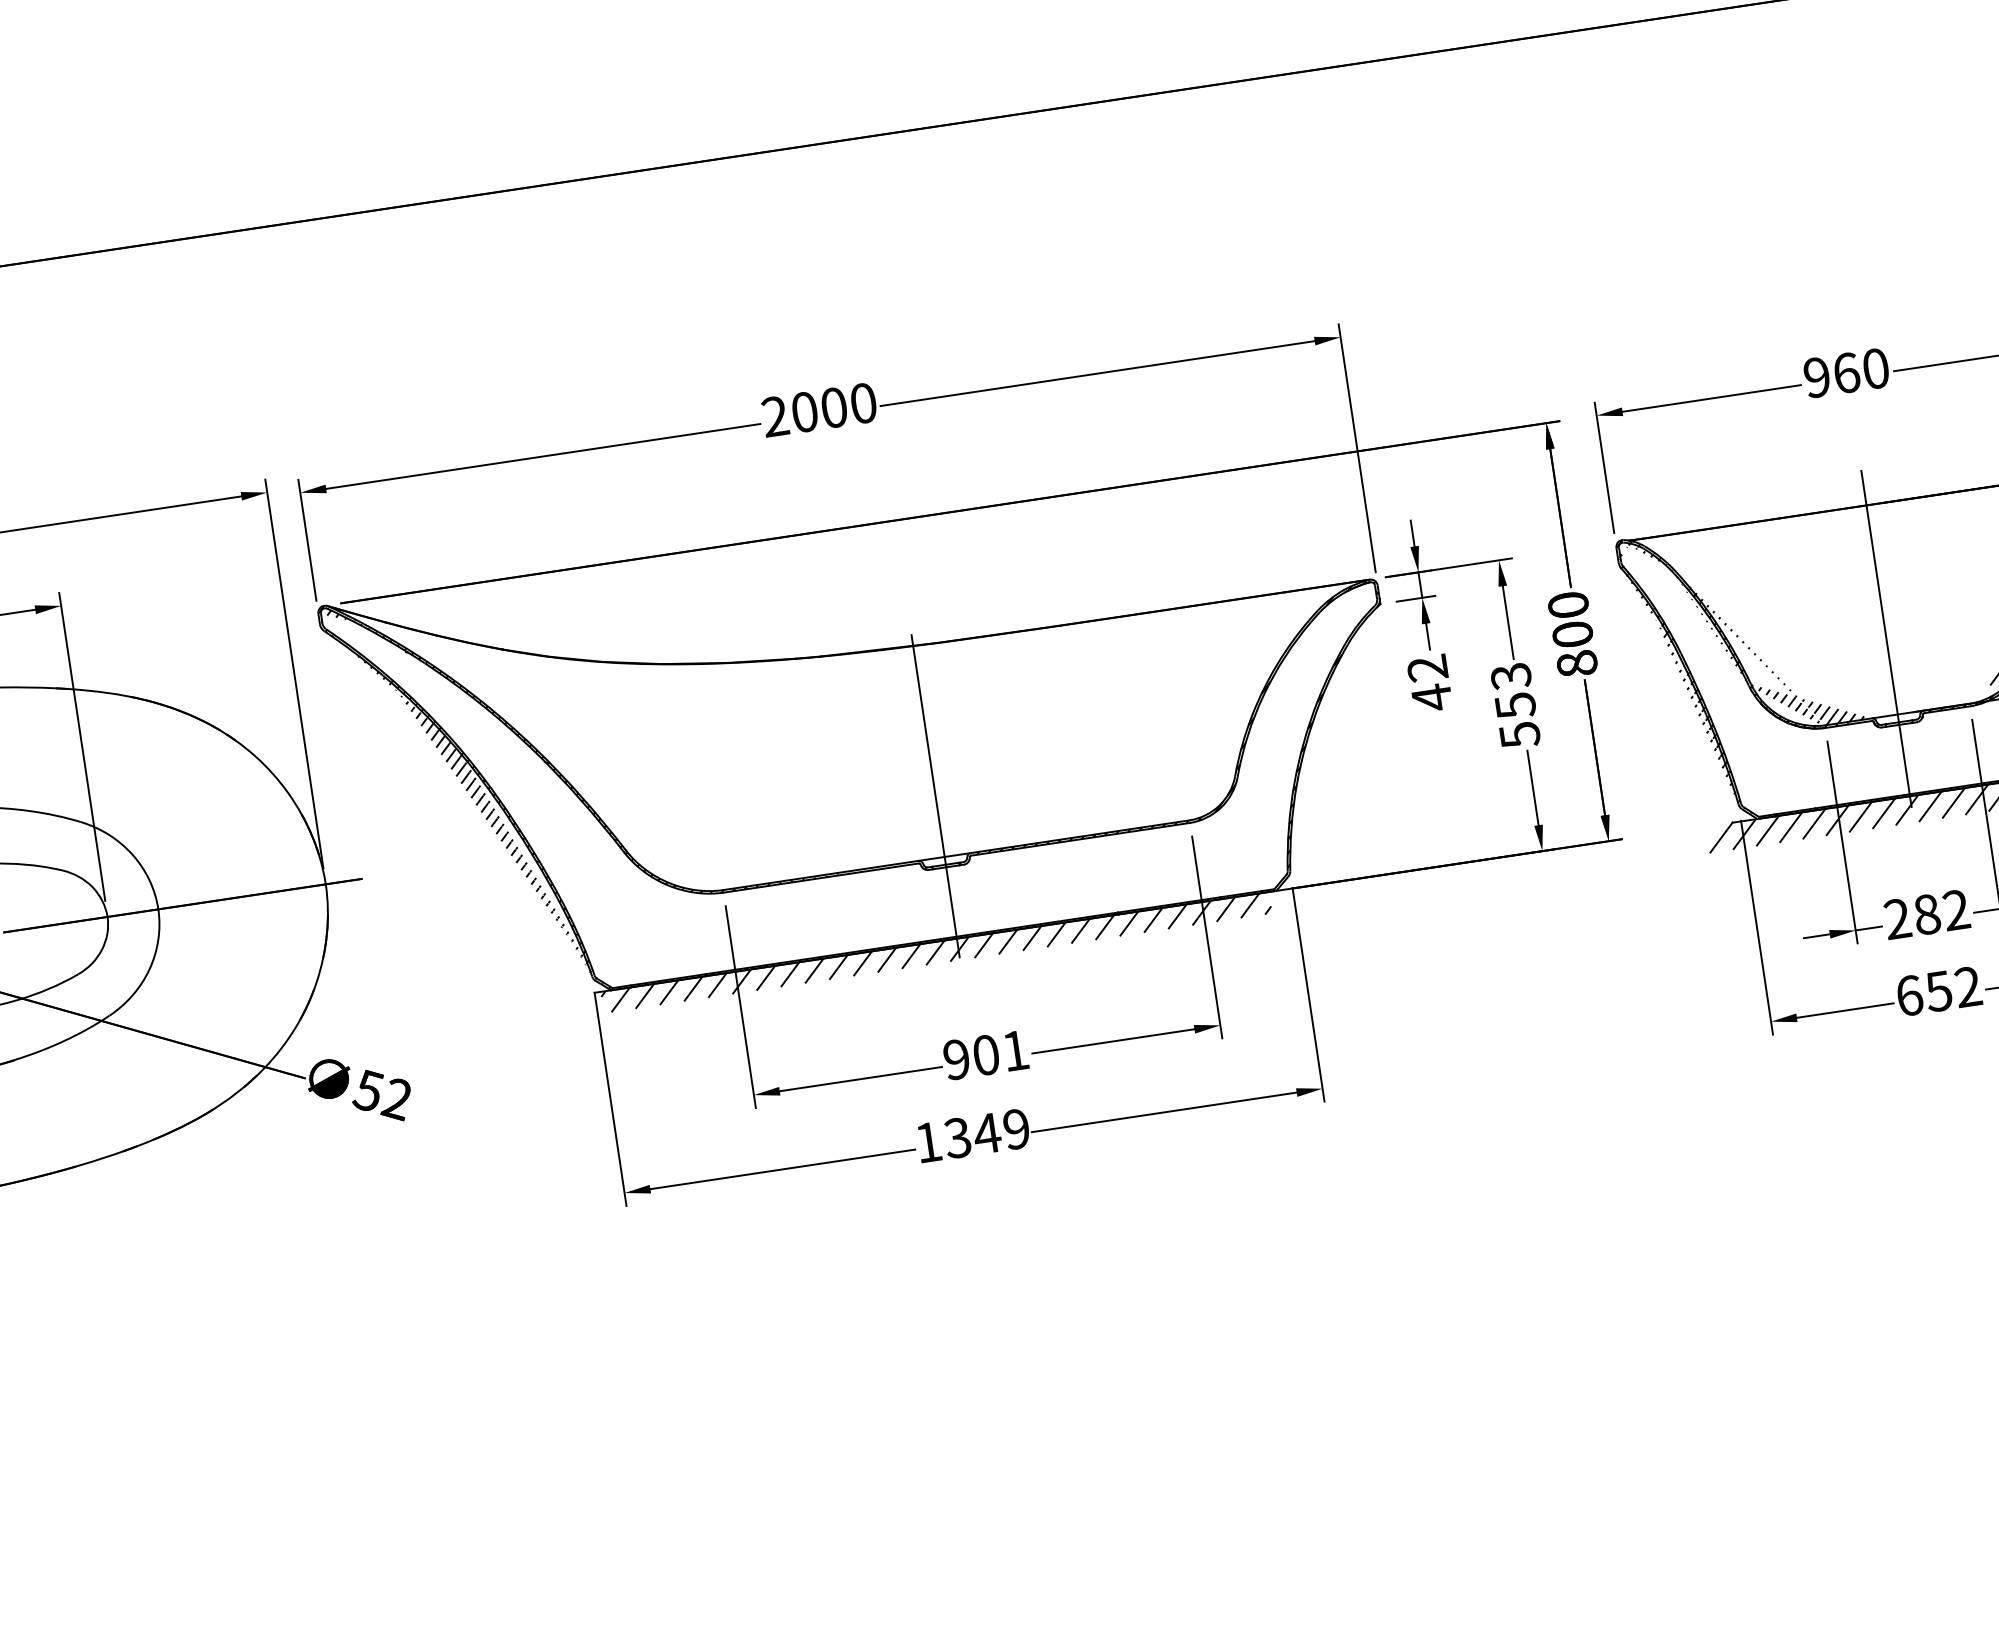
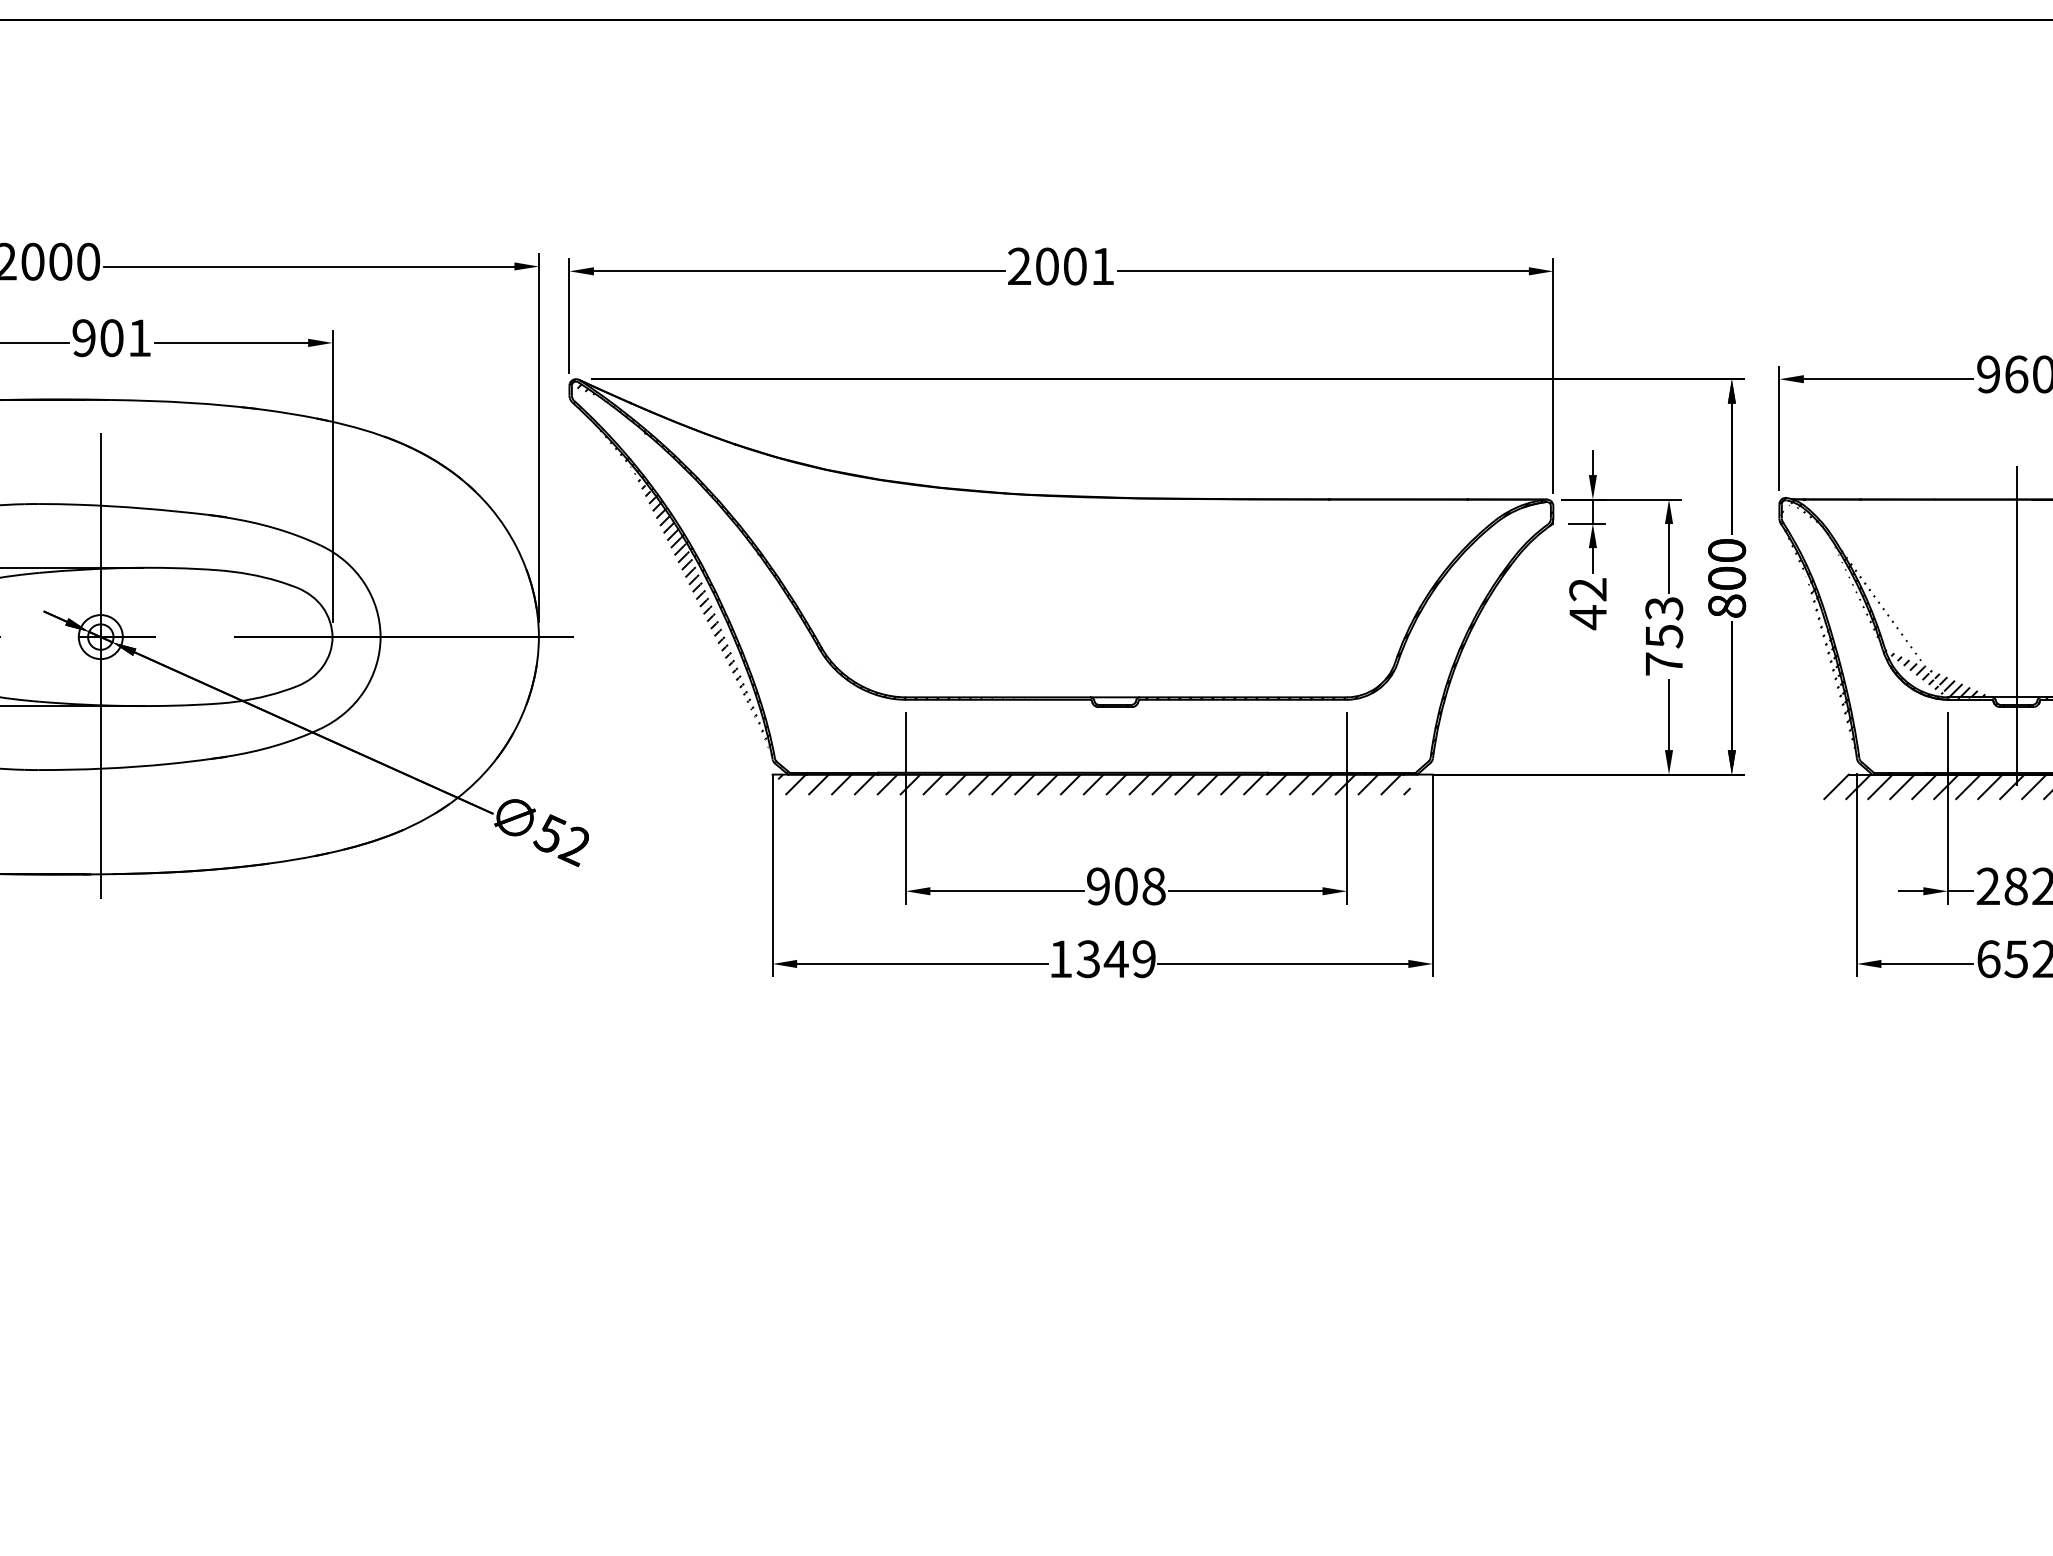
text: (863, 403) -> (1102, 266), 2000 -> 2001
text: (1520, 735) -> (1664, 664), 553 -> 753
line: (935, 795) -> (1115, 639), removed
text: (1015, 1050) -> (1153, 886), 901 -> 908

